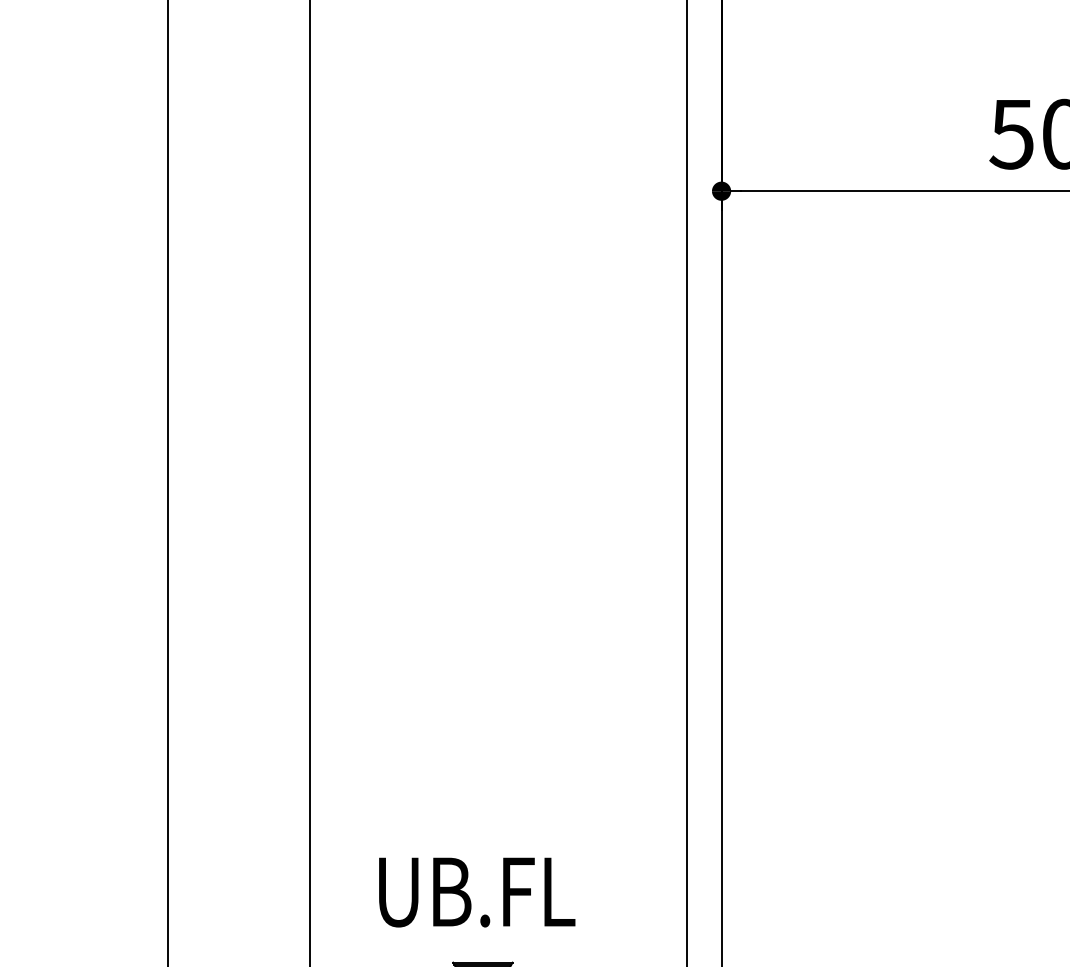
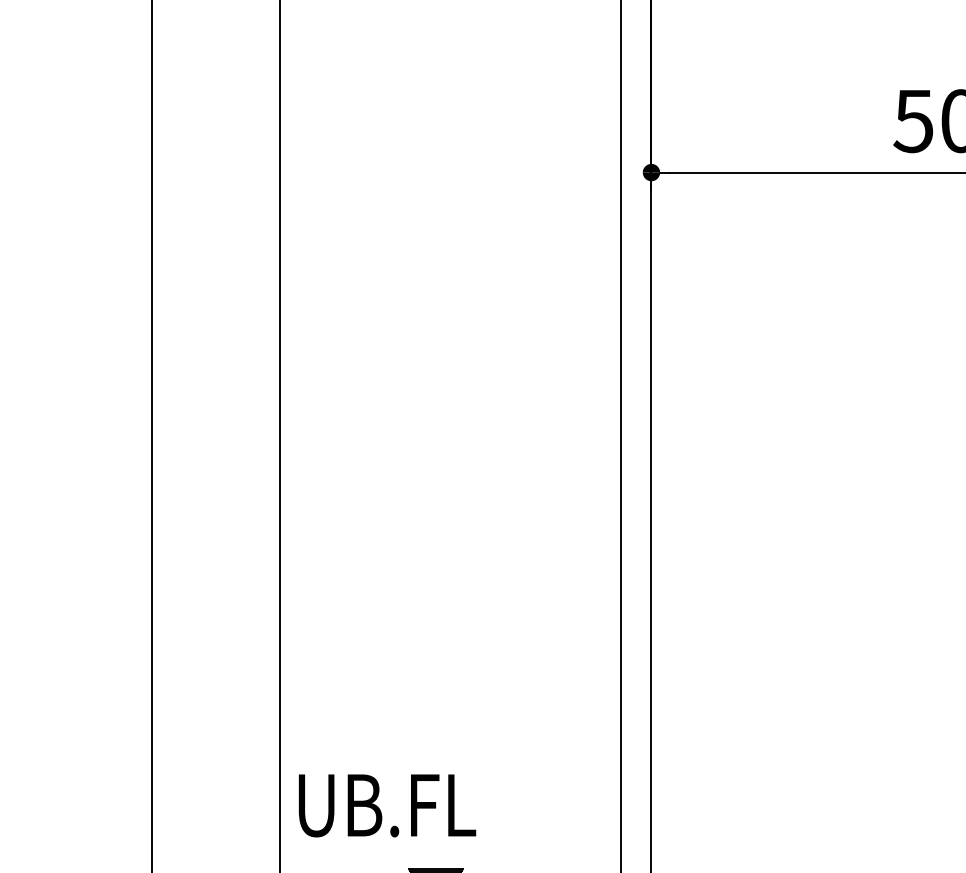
text: (477, 892) -> (387, 805), moved

